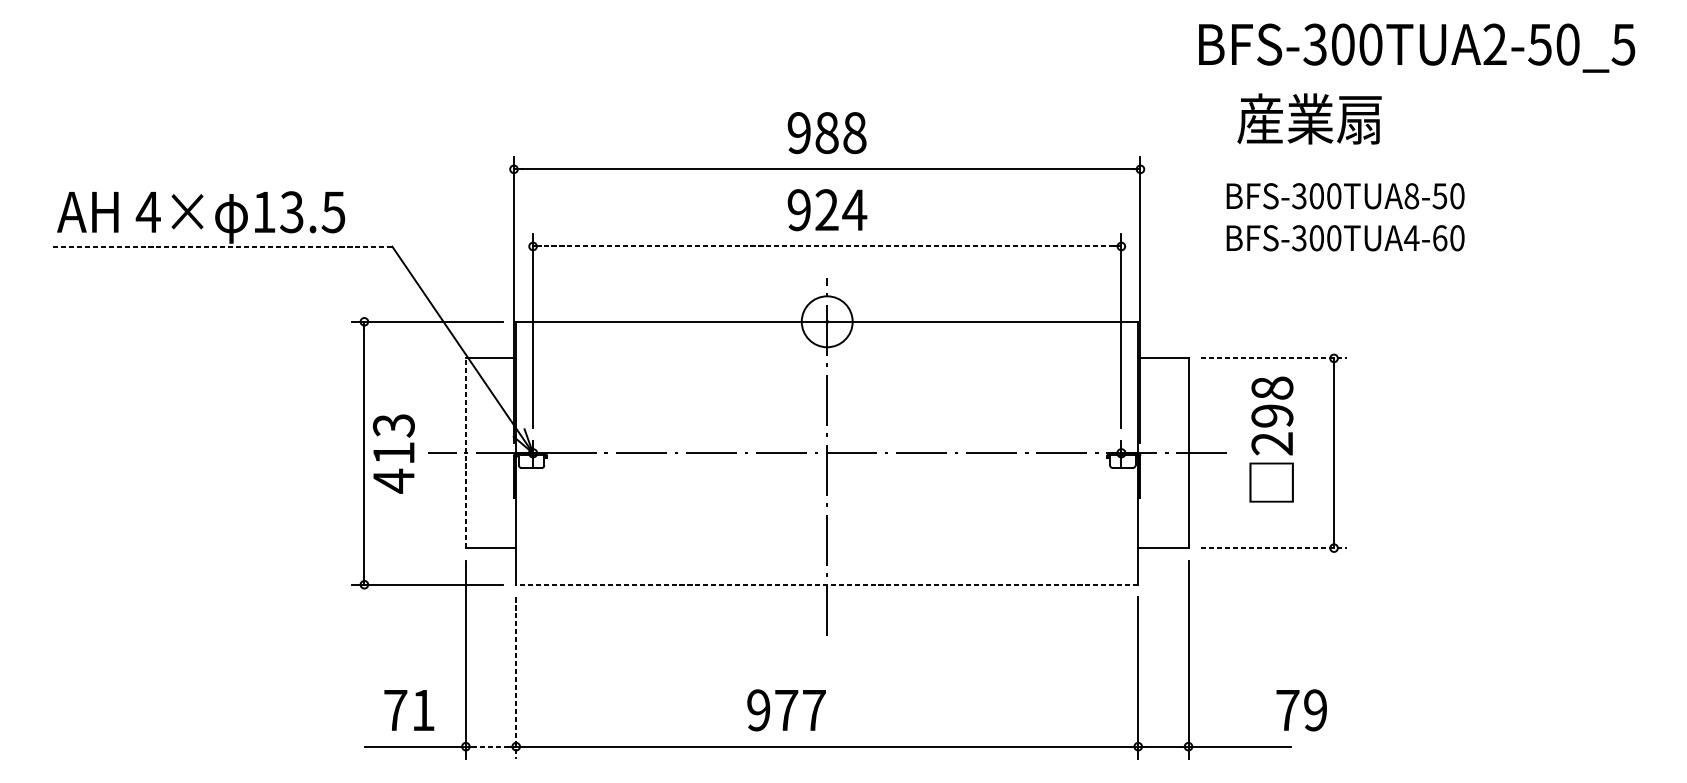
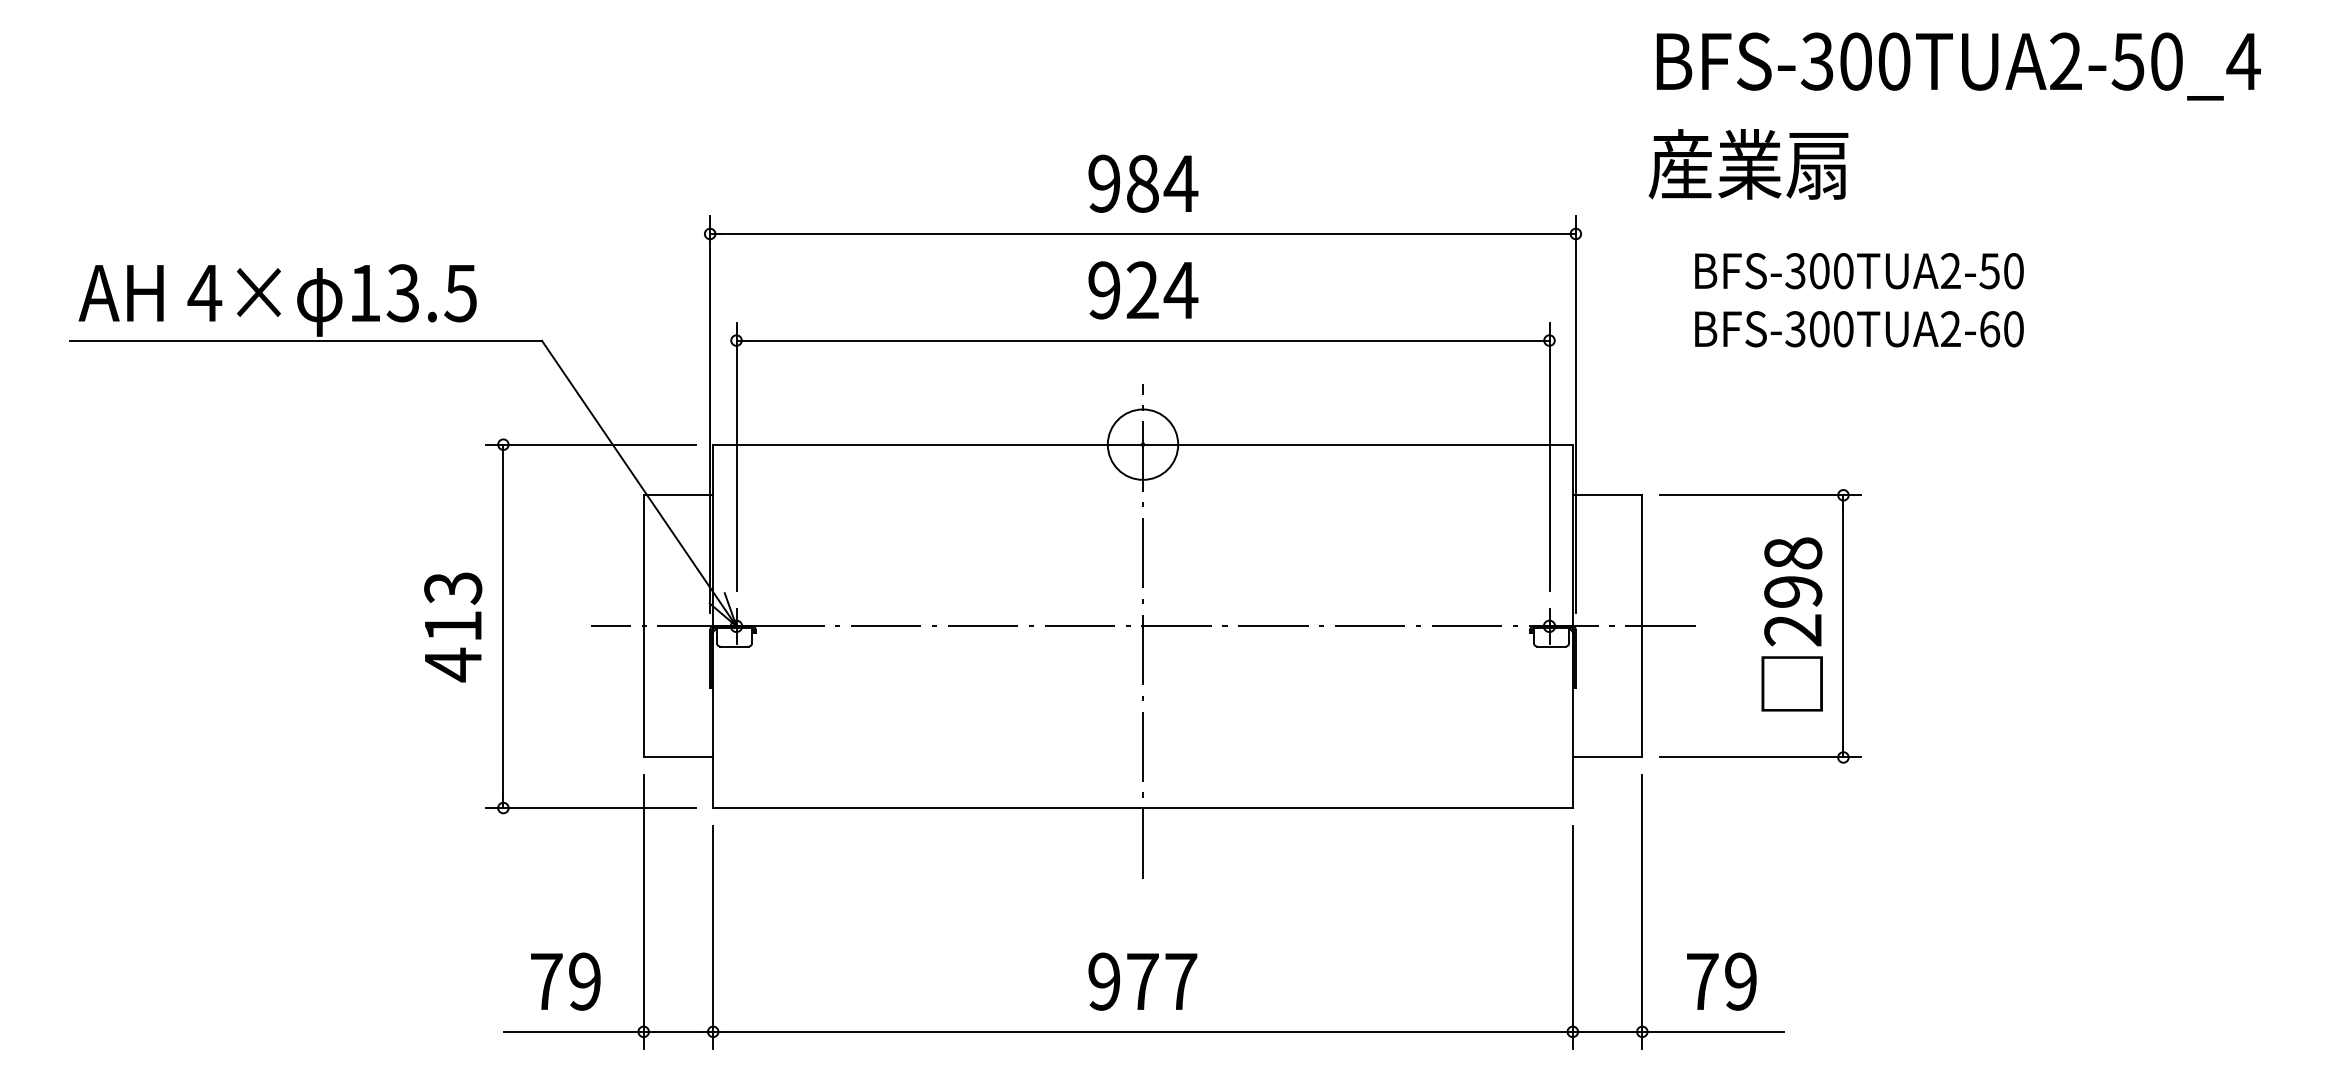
text: (1623, 44) -> (2243, 61), BFS-300TUA2-50_5 -> BFS-300TUA2-50_4
text: (1309, 119) -> (1748, 164), moved
text: (854, 132) -> (1180, 183), 988 -> 984
text: (1411, 196) -> (1950, 271), BFS-300TUA8-50 -> BFS-300TUA2-50
text: (1411, 237) -> (1950, 328), BFS-300TUA4-60 -> BFS-300TUA2-60
line: (221, 246) -> (305, 340), dashed -> solid
line: (827, 246) -> (1143, 340), dashed -> solid
line: (1274, 358) -> (1760, 495), dashed -> solid
text: (1271, 439) -> (1791, 624), moved
line: (465, 452) -> (643, 625), dashed -> solid
text: (394, 454) -> (453, 627), moved
line: (1274, 548) -> (1760, 757), dashed -> solid
line: (827, 585) -> (1143, 808), dashed -> solid
line: (516, 678) -> (713, 937), dashed -> solid
text: (423, 710) -> (584, 981), 71 -> 79
text: (786, 710) -> (1142, 981), moved
text: (1301, 710) -> (1721, 981), moved
line: (490, 746) -> (677, 1031), dashed -> solid

